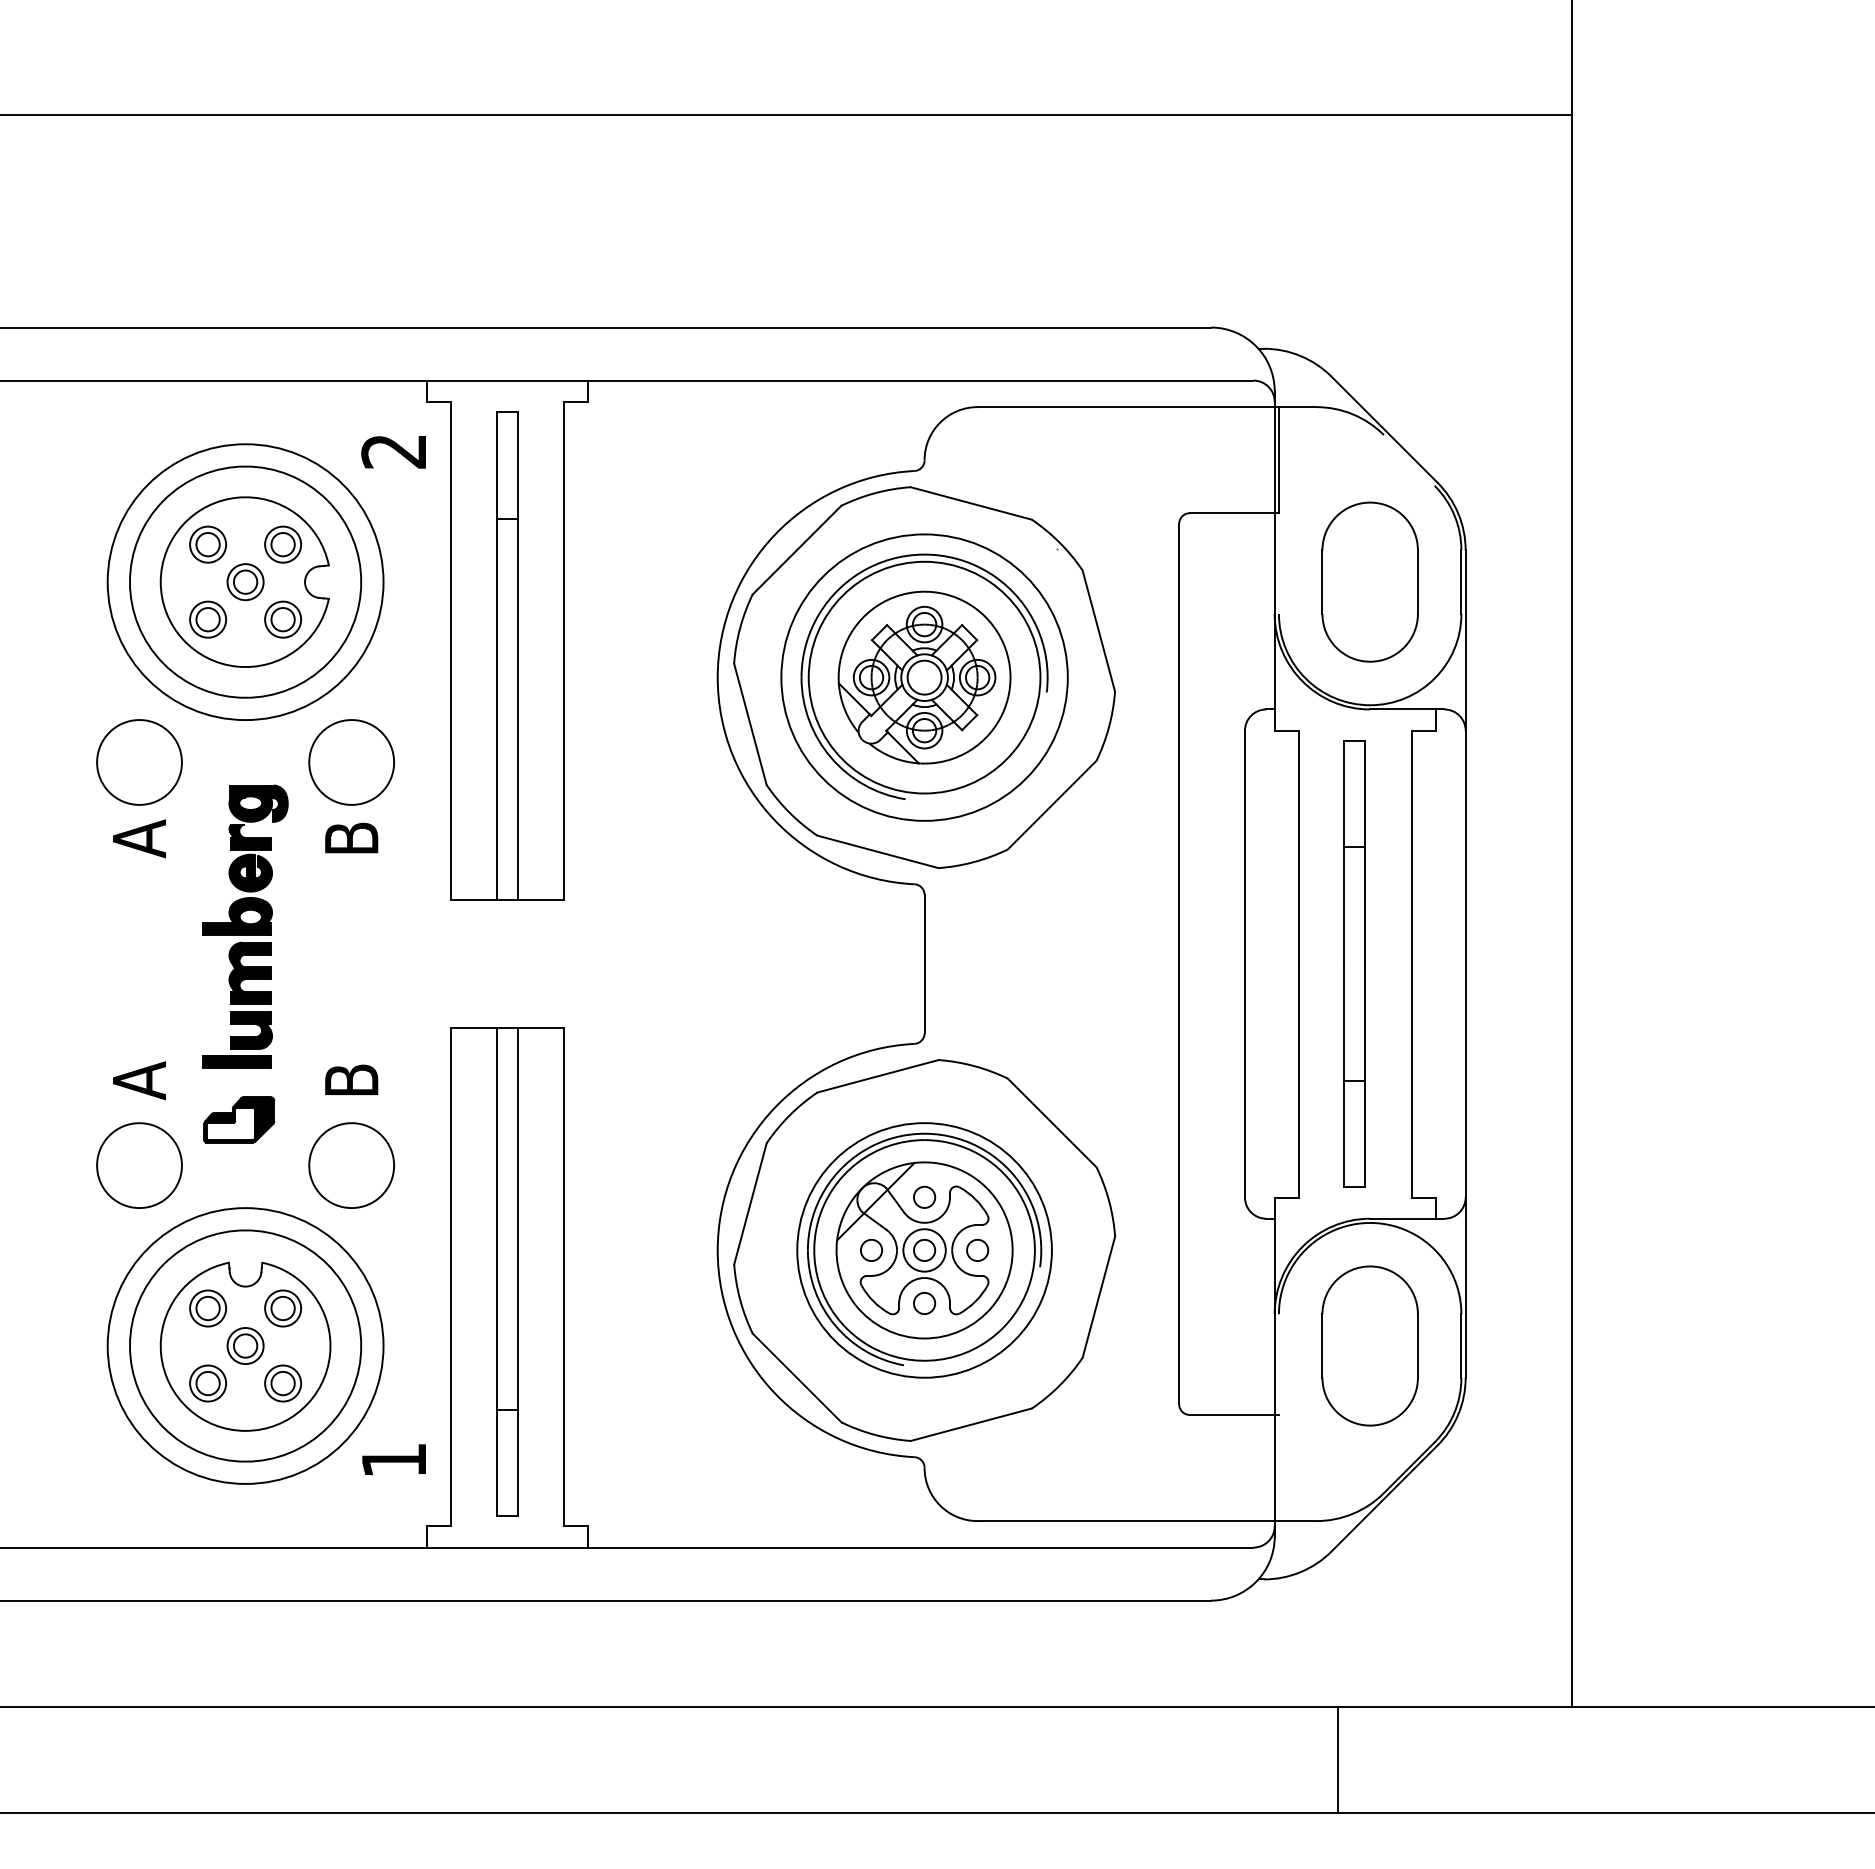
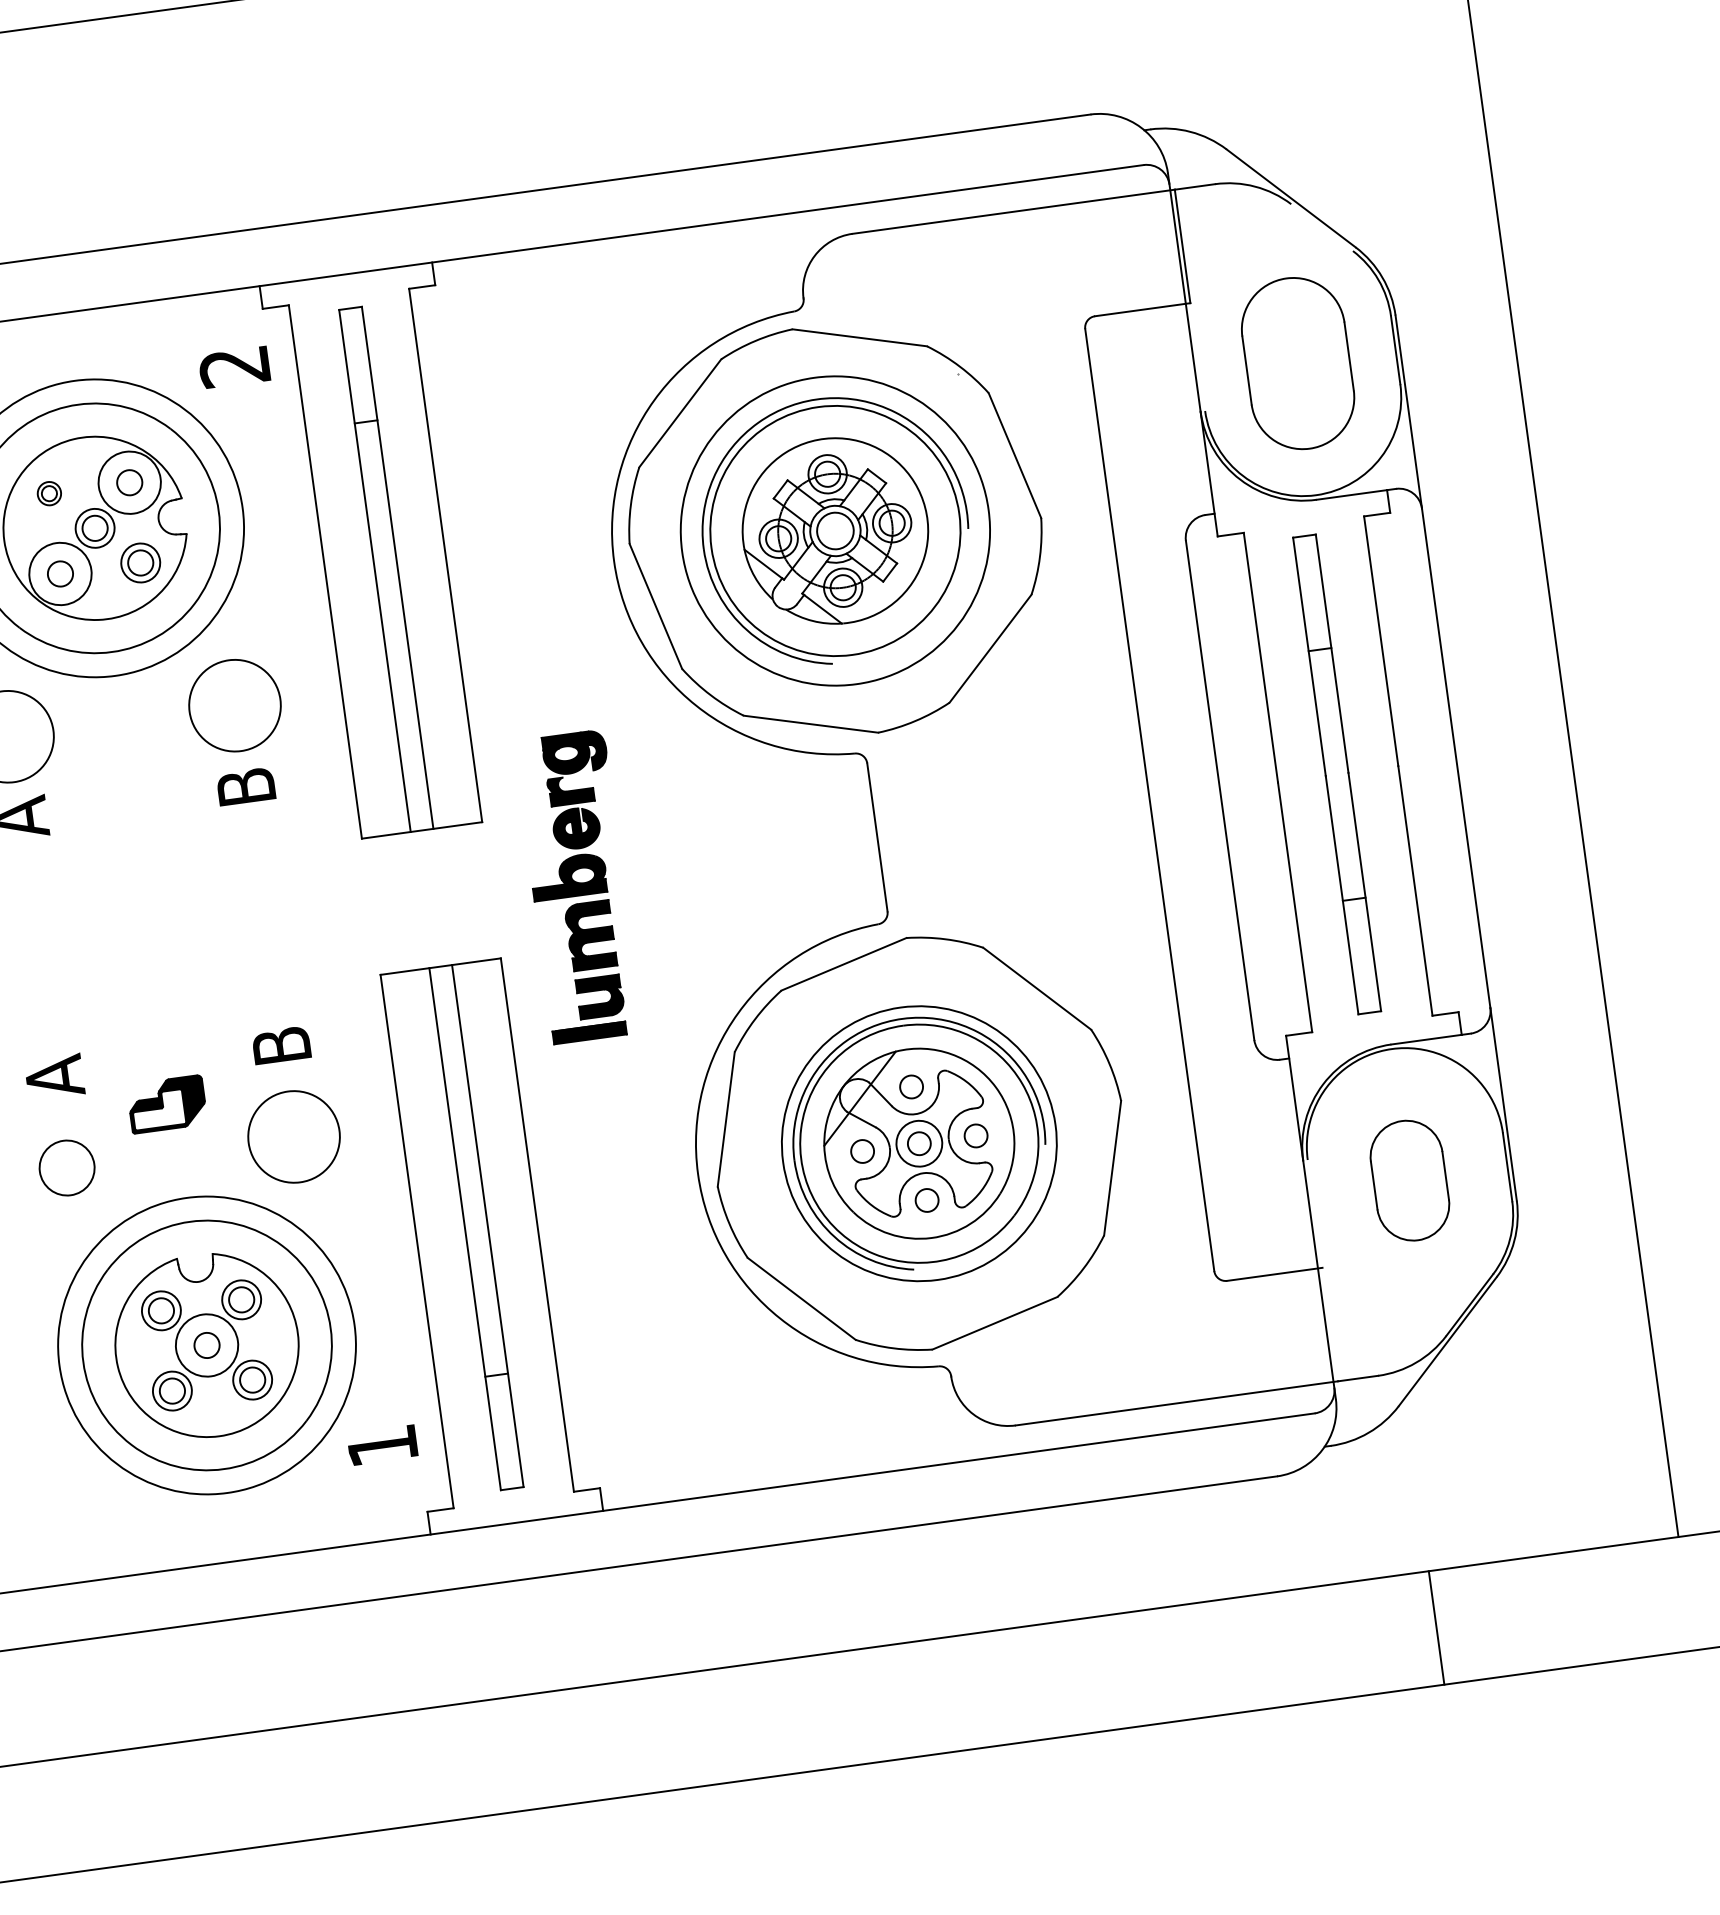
part: (207, 544) -> (48, 493), size x0.6
circle: (283, 544) -> (130, 482), size x1.6
circle: (208, 619) -> (60, 573), size x1.6
part: (245, 926) -> (578, 886), moved
circle: (139, 1165) -> (67, 1167), size x0.6
circle: (245, 1345) -> (206, 1344), size x1.6
part: (1369, 1345) -> (1409, 1180), size x0.7

